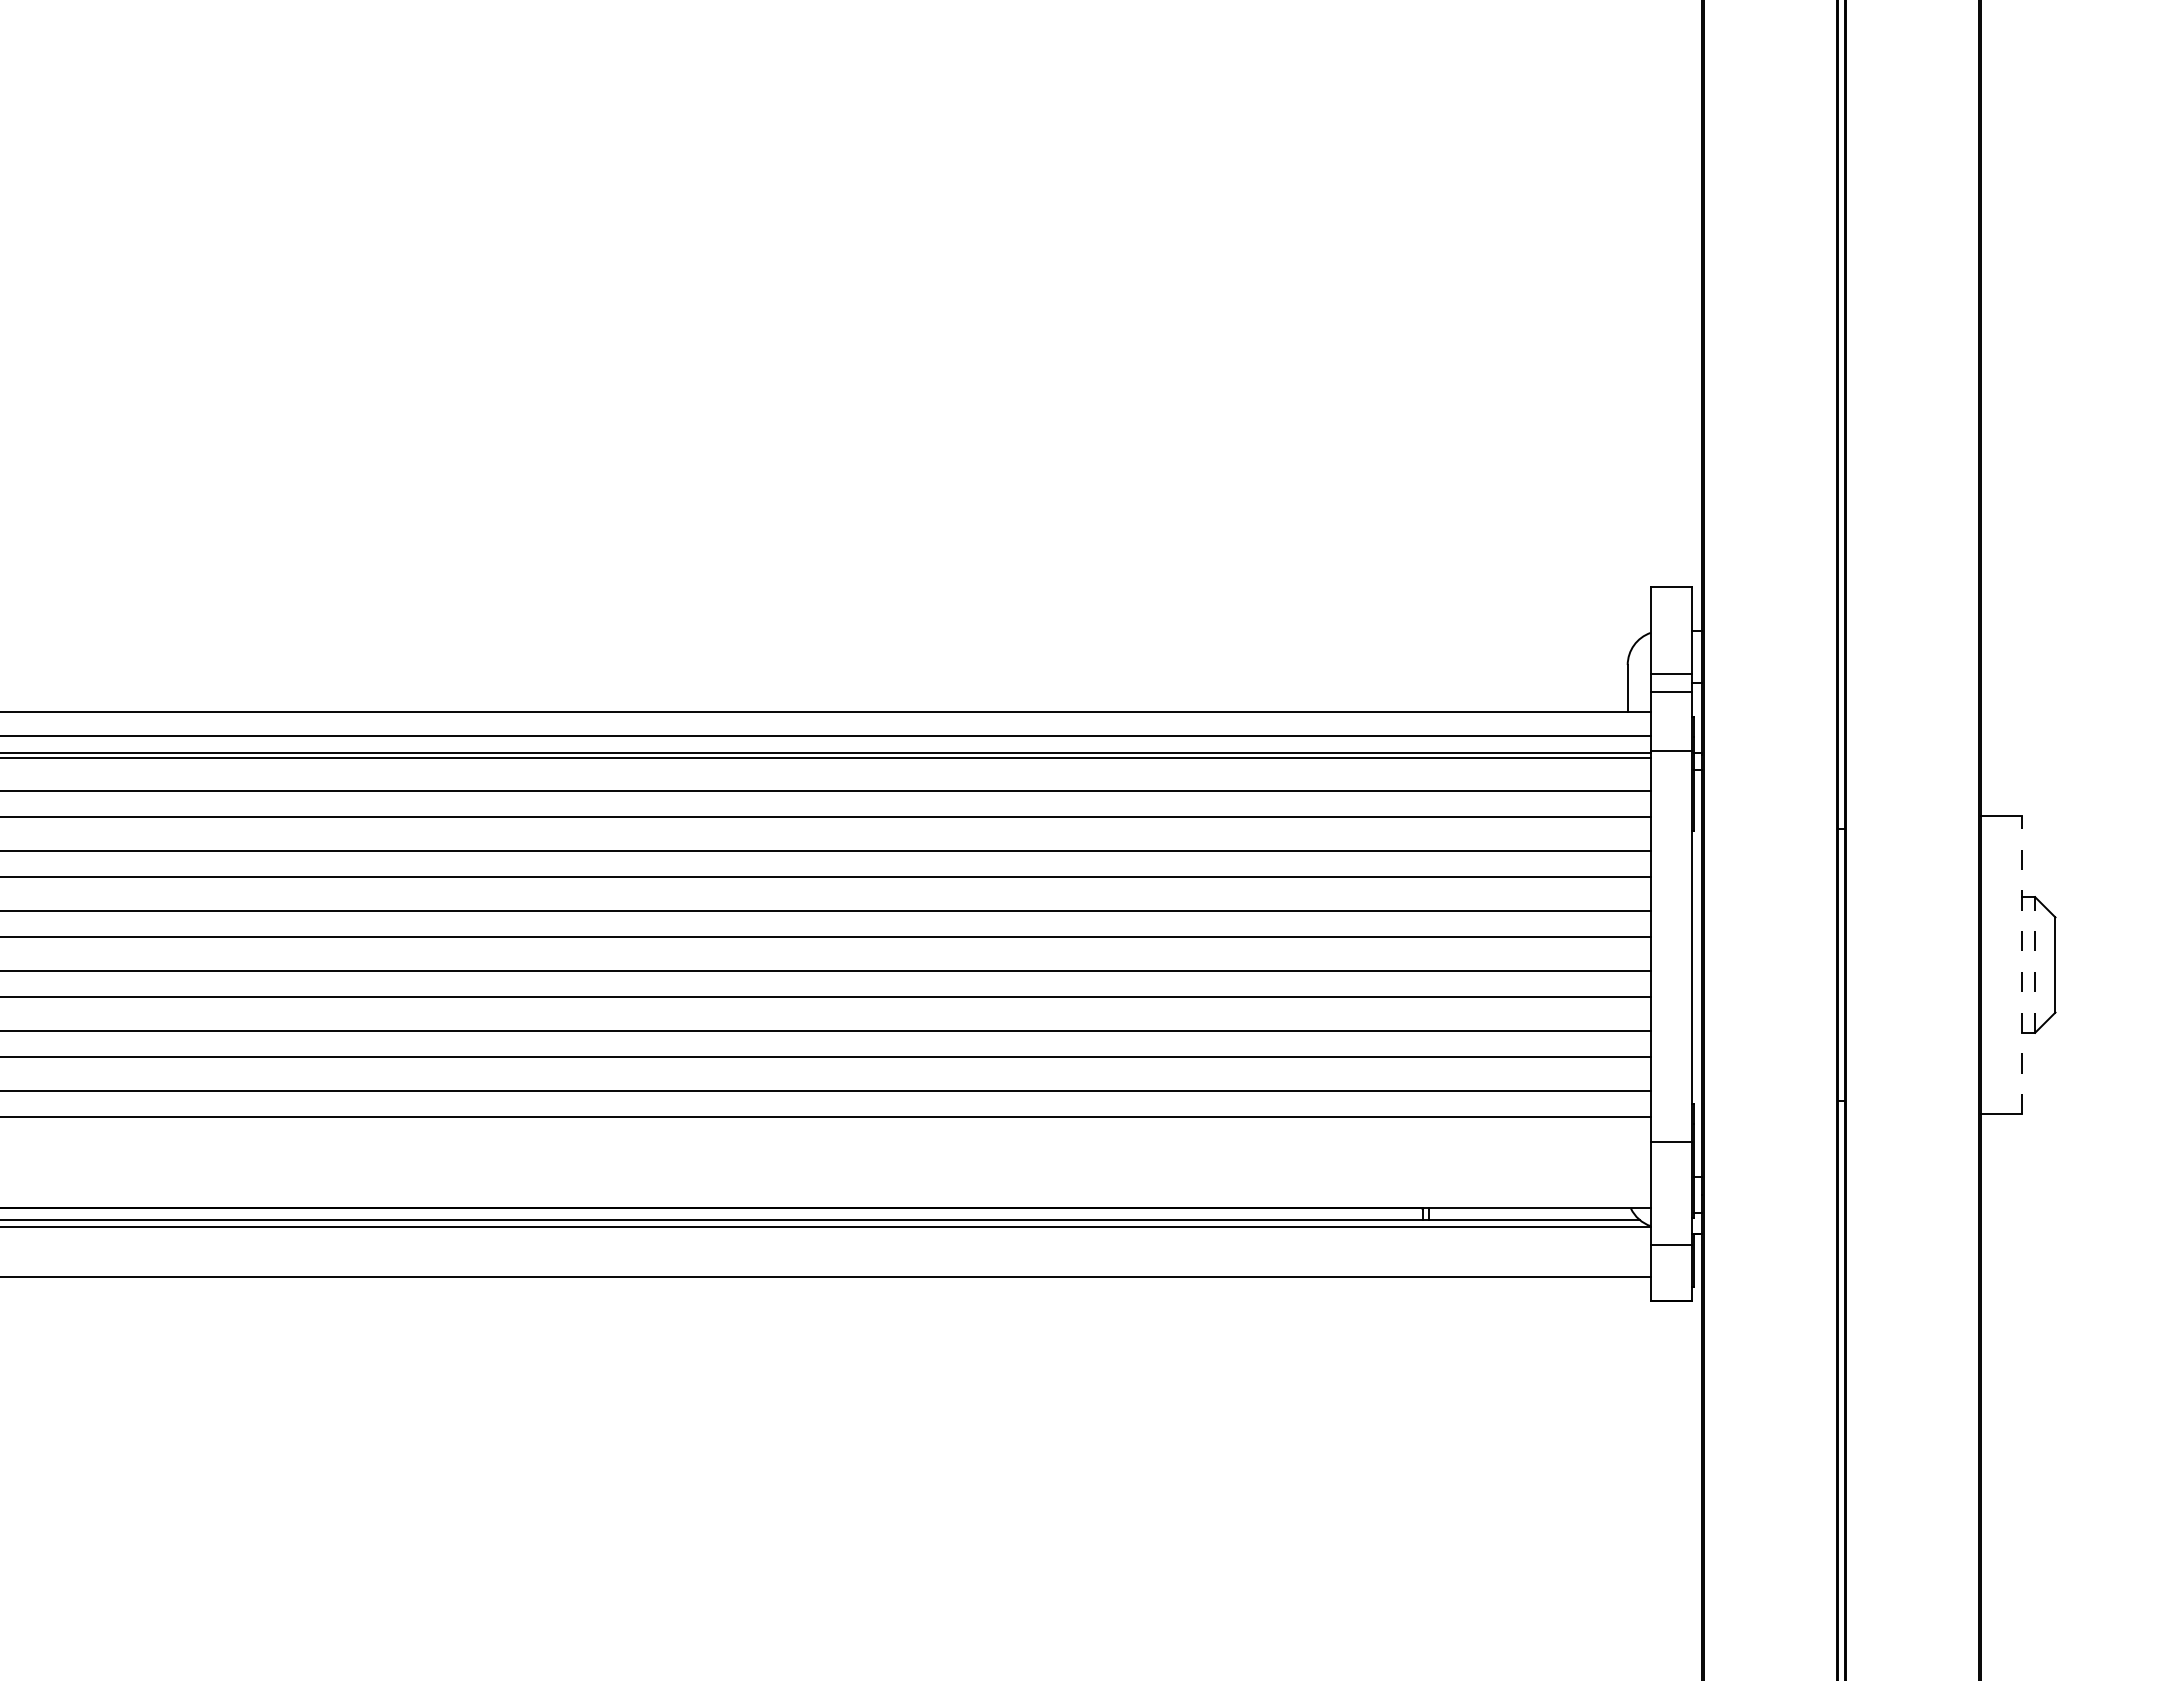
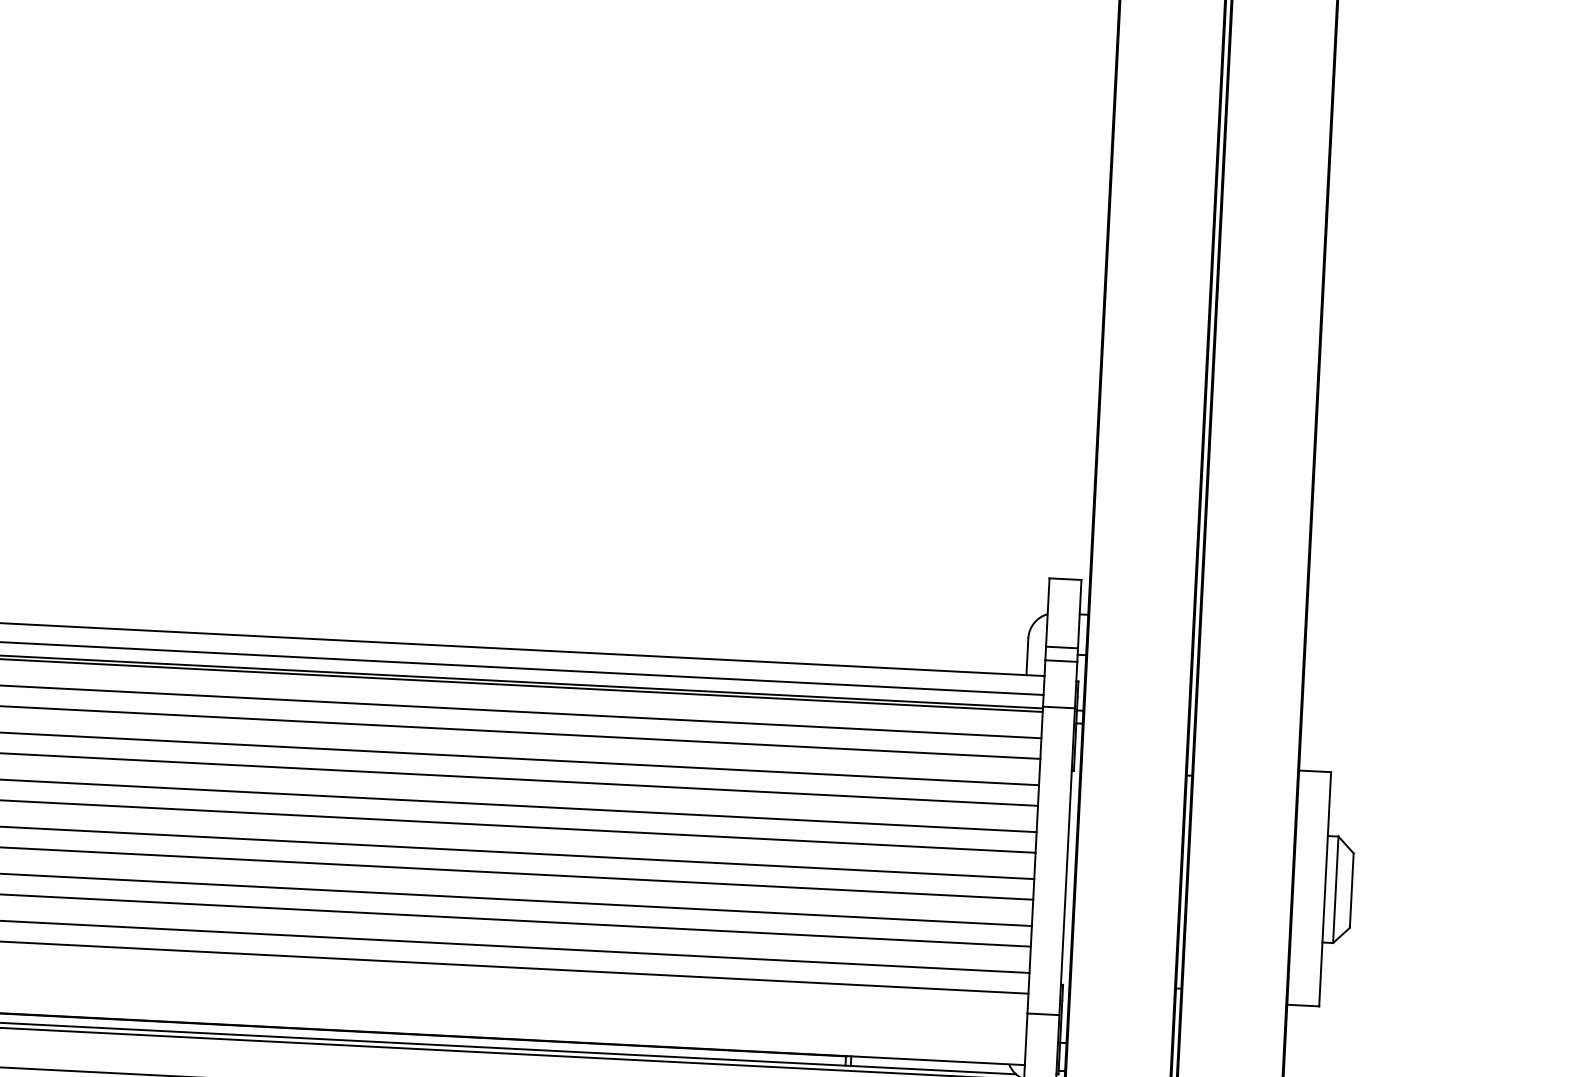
line: (2021, 964) -> (1325, 888), dashed -> solid
line: (2035, 964) -> (1336, 889), dashed -> solid

